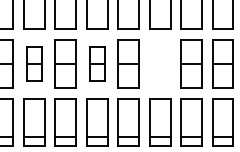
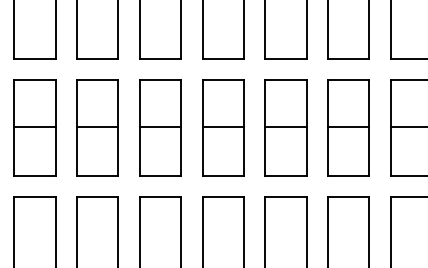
part: (34, 63) -> (98, 126), size x1.43
part: (97, 63) -> (223, 126), size x1.43
part: (160, 63) -> (349, 126), added

